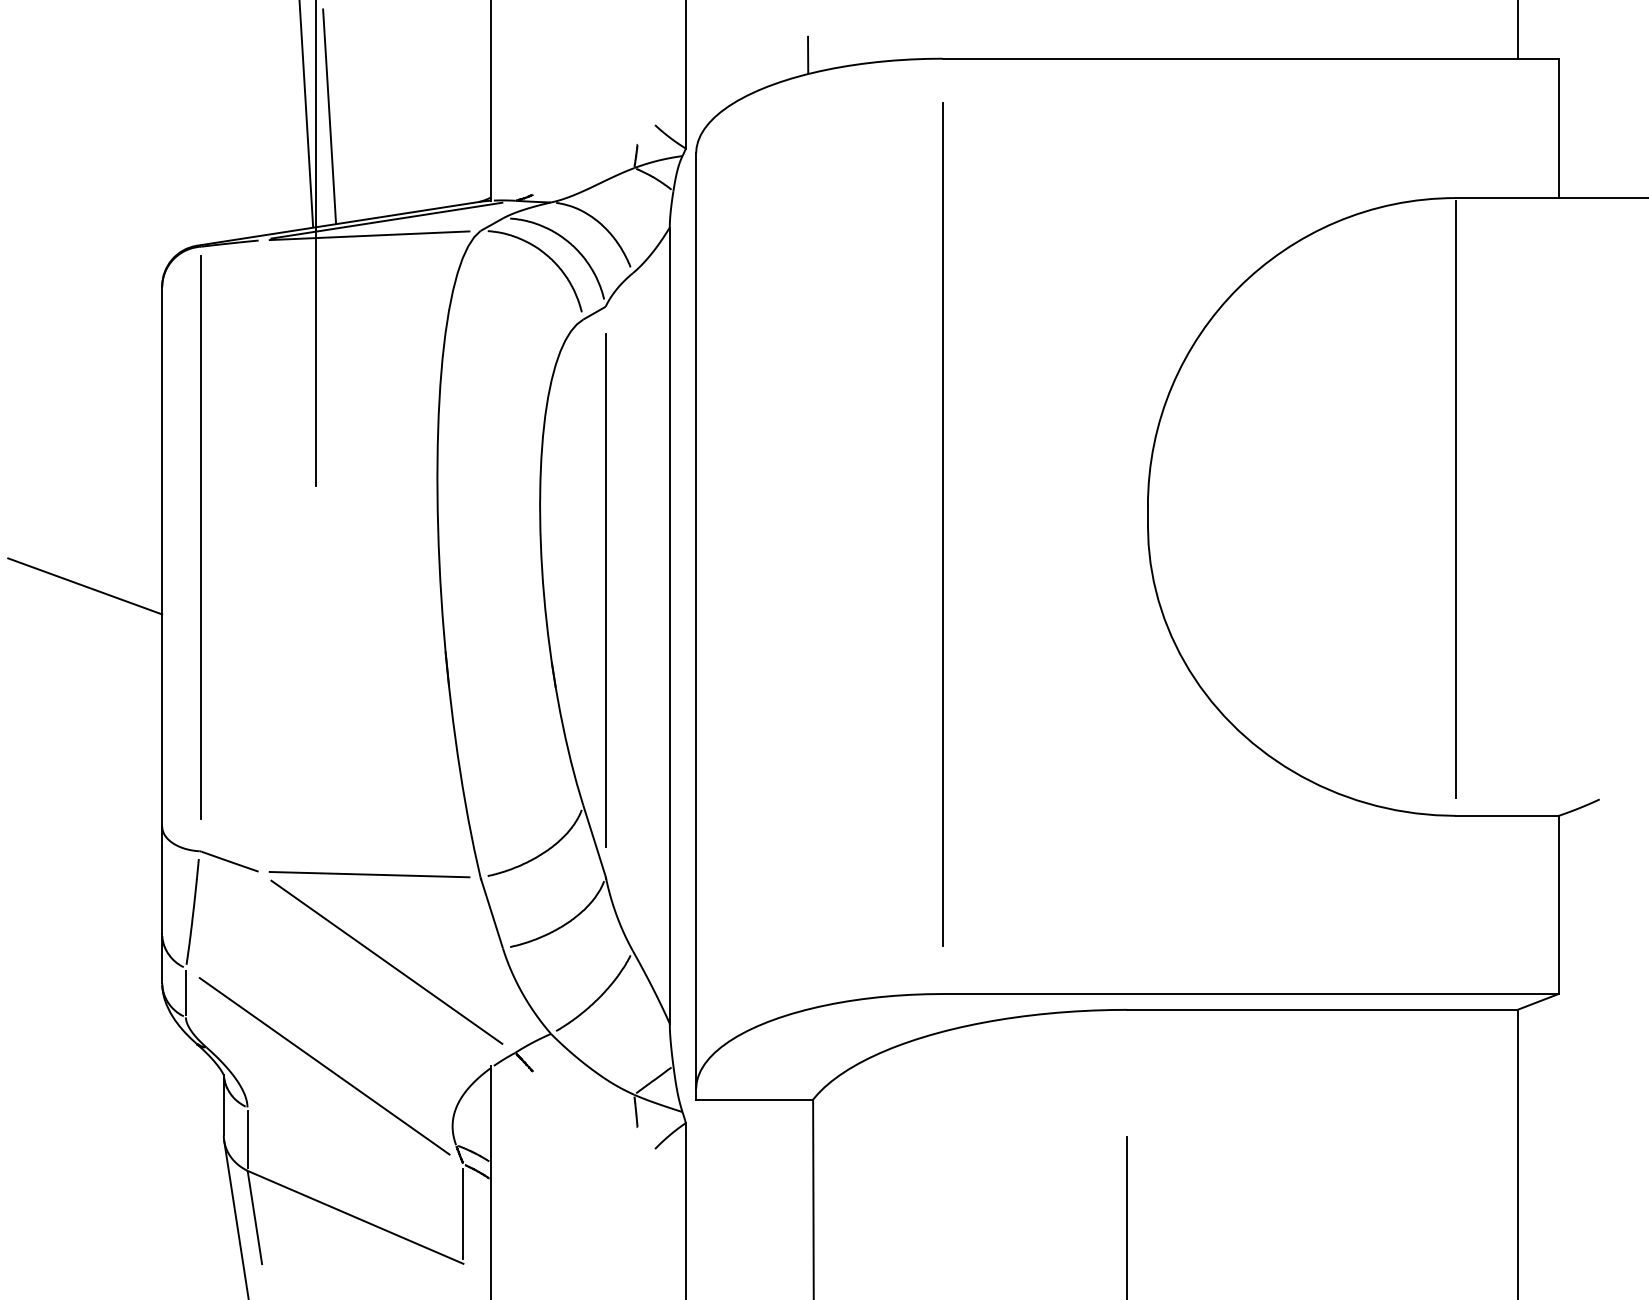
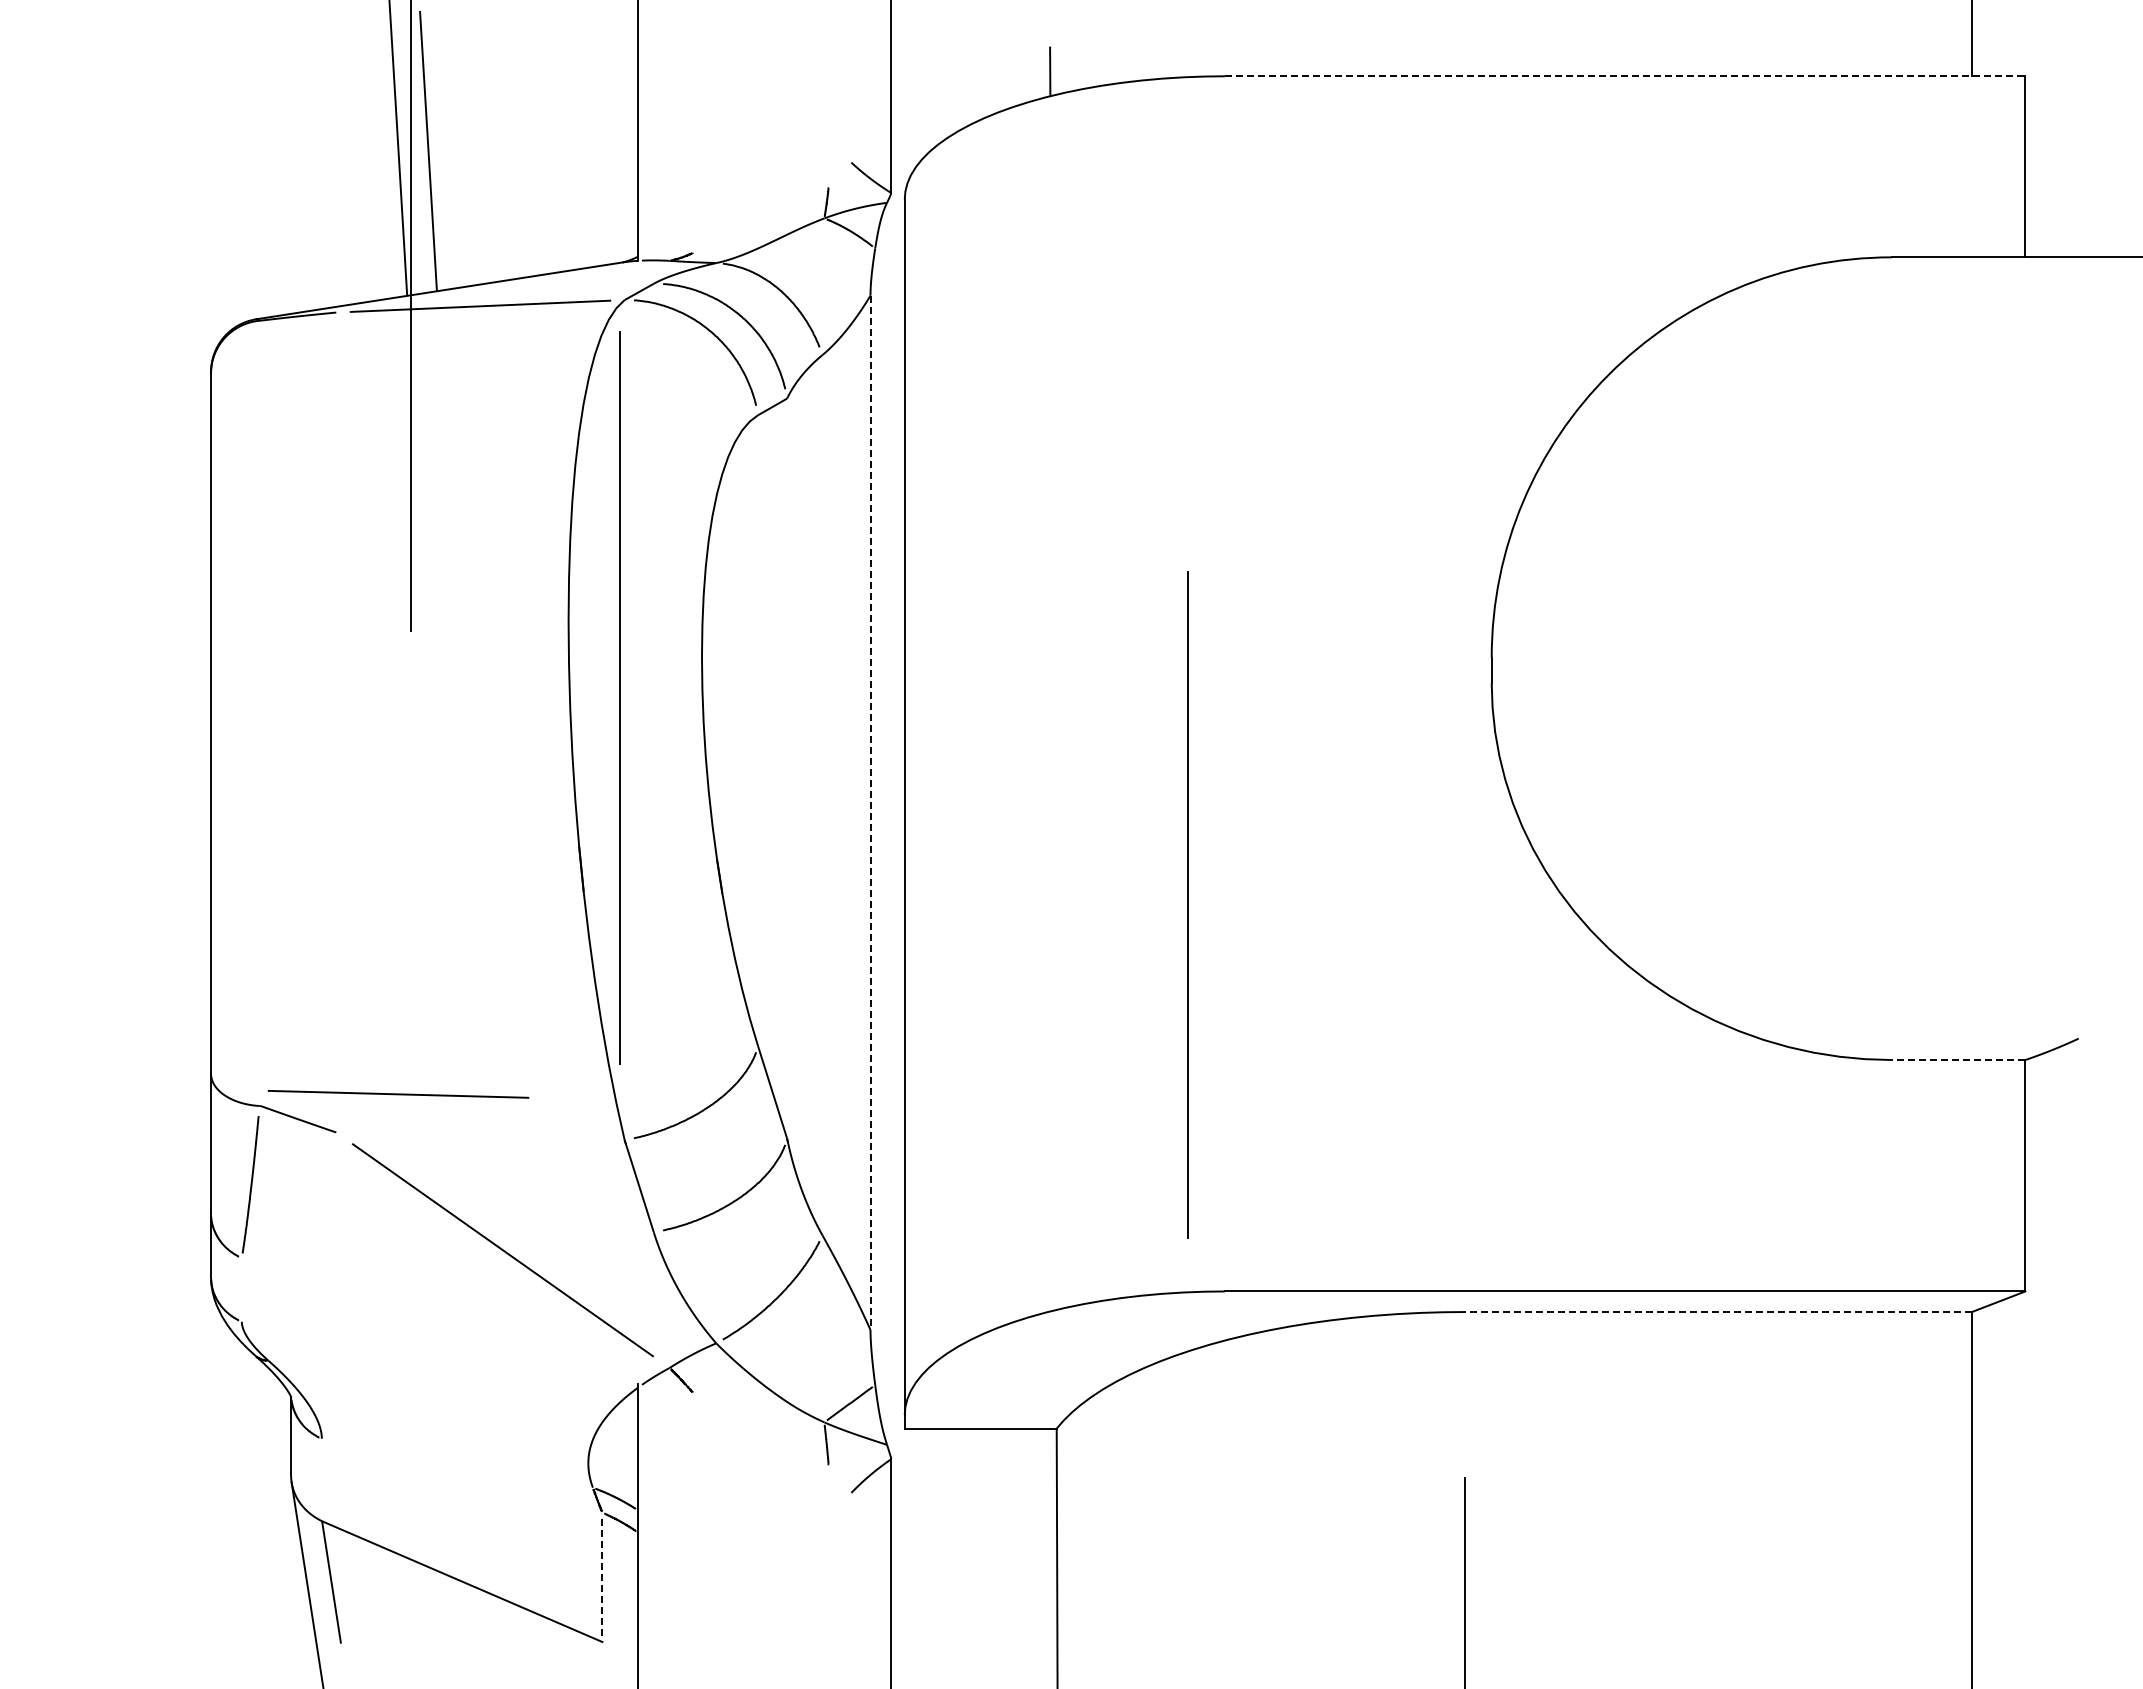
line: (1250, 58) -> (1625, 76), solid -> dashed
line: (386, 220) -> (502, 286), removed
line: (1455, 499) -> (1891, 648), removed
line: (942, 524) -> (1224, 681), removed
line: (201, 536) -> (619, 697), moved
line: (84, 586) -> (110, 761), removed
line: (605, 590) -> (1187, 904), moved
line: (669, 626) -> (870, 813), solid -> dashed
line: (1507, 816) -> (1958, 1060), solid -> dashed
line: (369, 874) -> (398, 1094), moved
line: (185, 992) -> (241, 1289), removed
line: (1322, 1010) -> (1718, 1312), solid -> dashed
line: (324, 1066) -> (421, 1385), removed
line: (247, 1138) -> (321, 1479), removed
line: (463, 1214) -> (602, 1577), solid -> dashed

